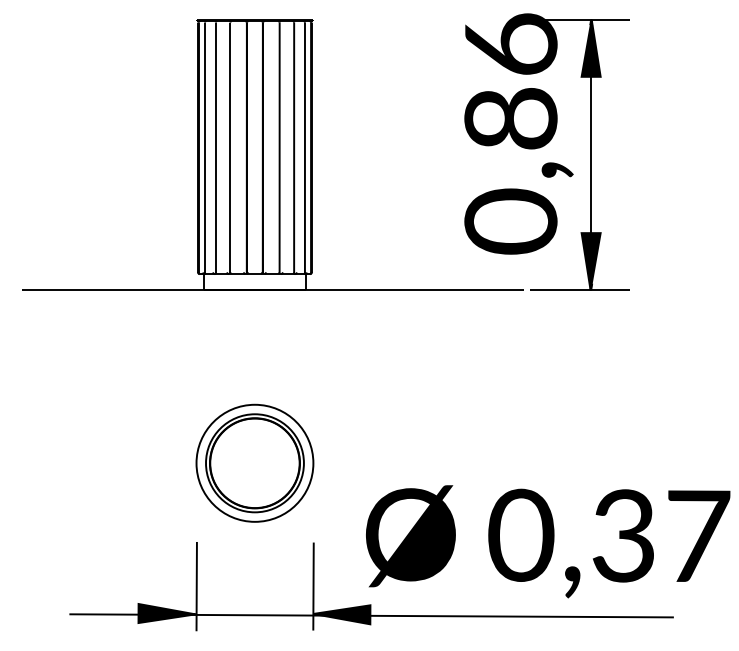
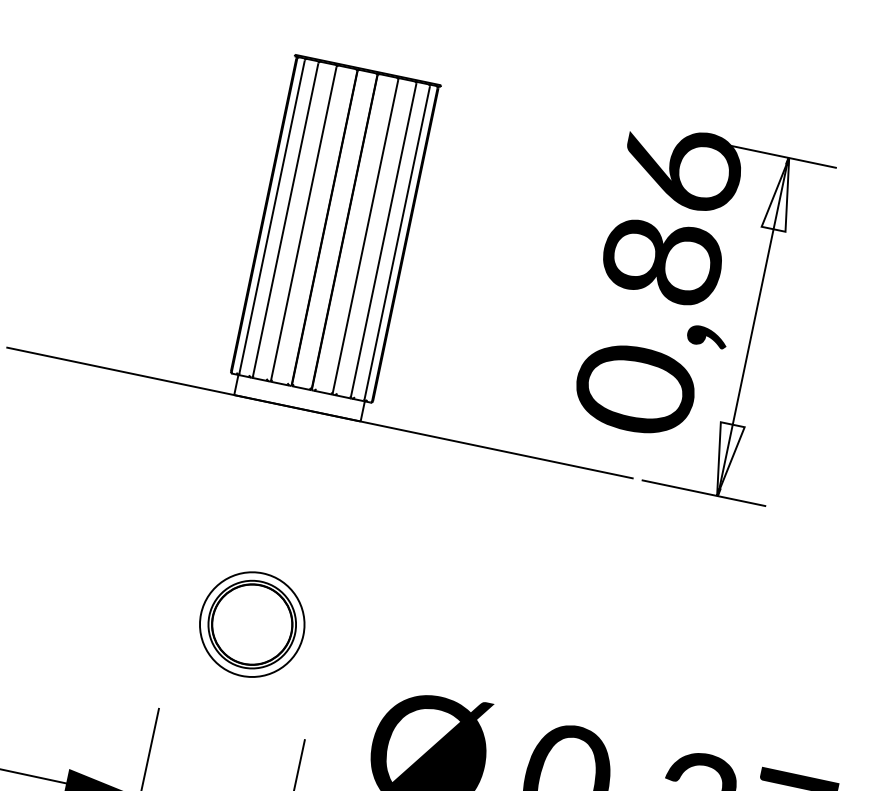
fill: (590, 47) -> (780, 192), removed
fill: (590, 261) -> (724, 460), removed
part: (254, 462) -> (251, 623), size x0.7

